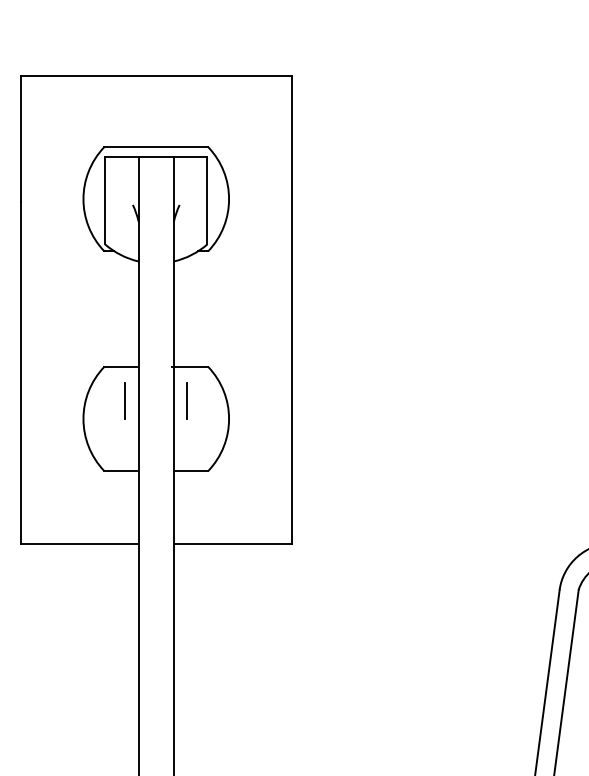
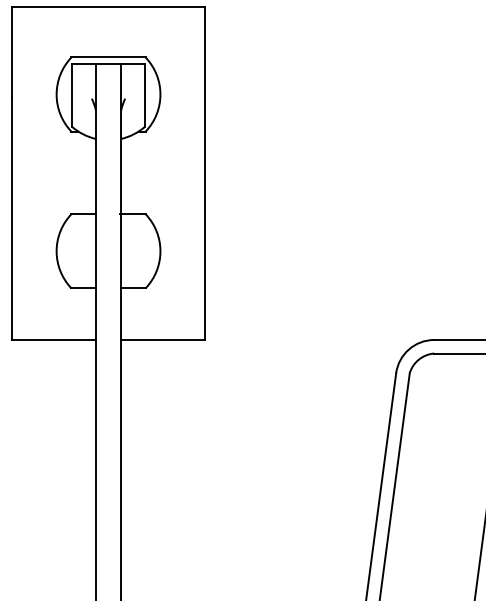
line: (125, 401) -> (86, 238), removed
line: (187, 401) -> (130, 238), removed

